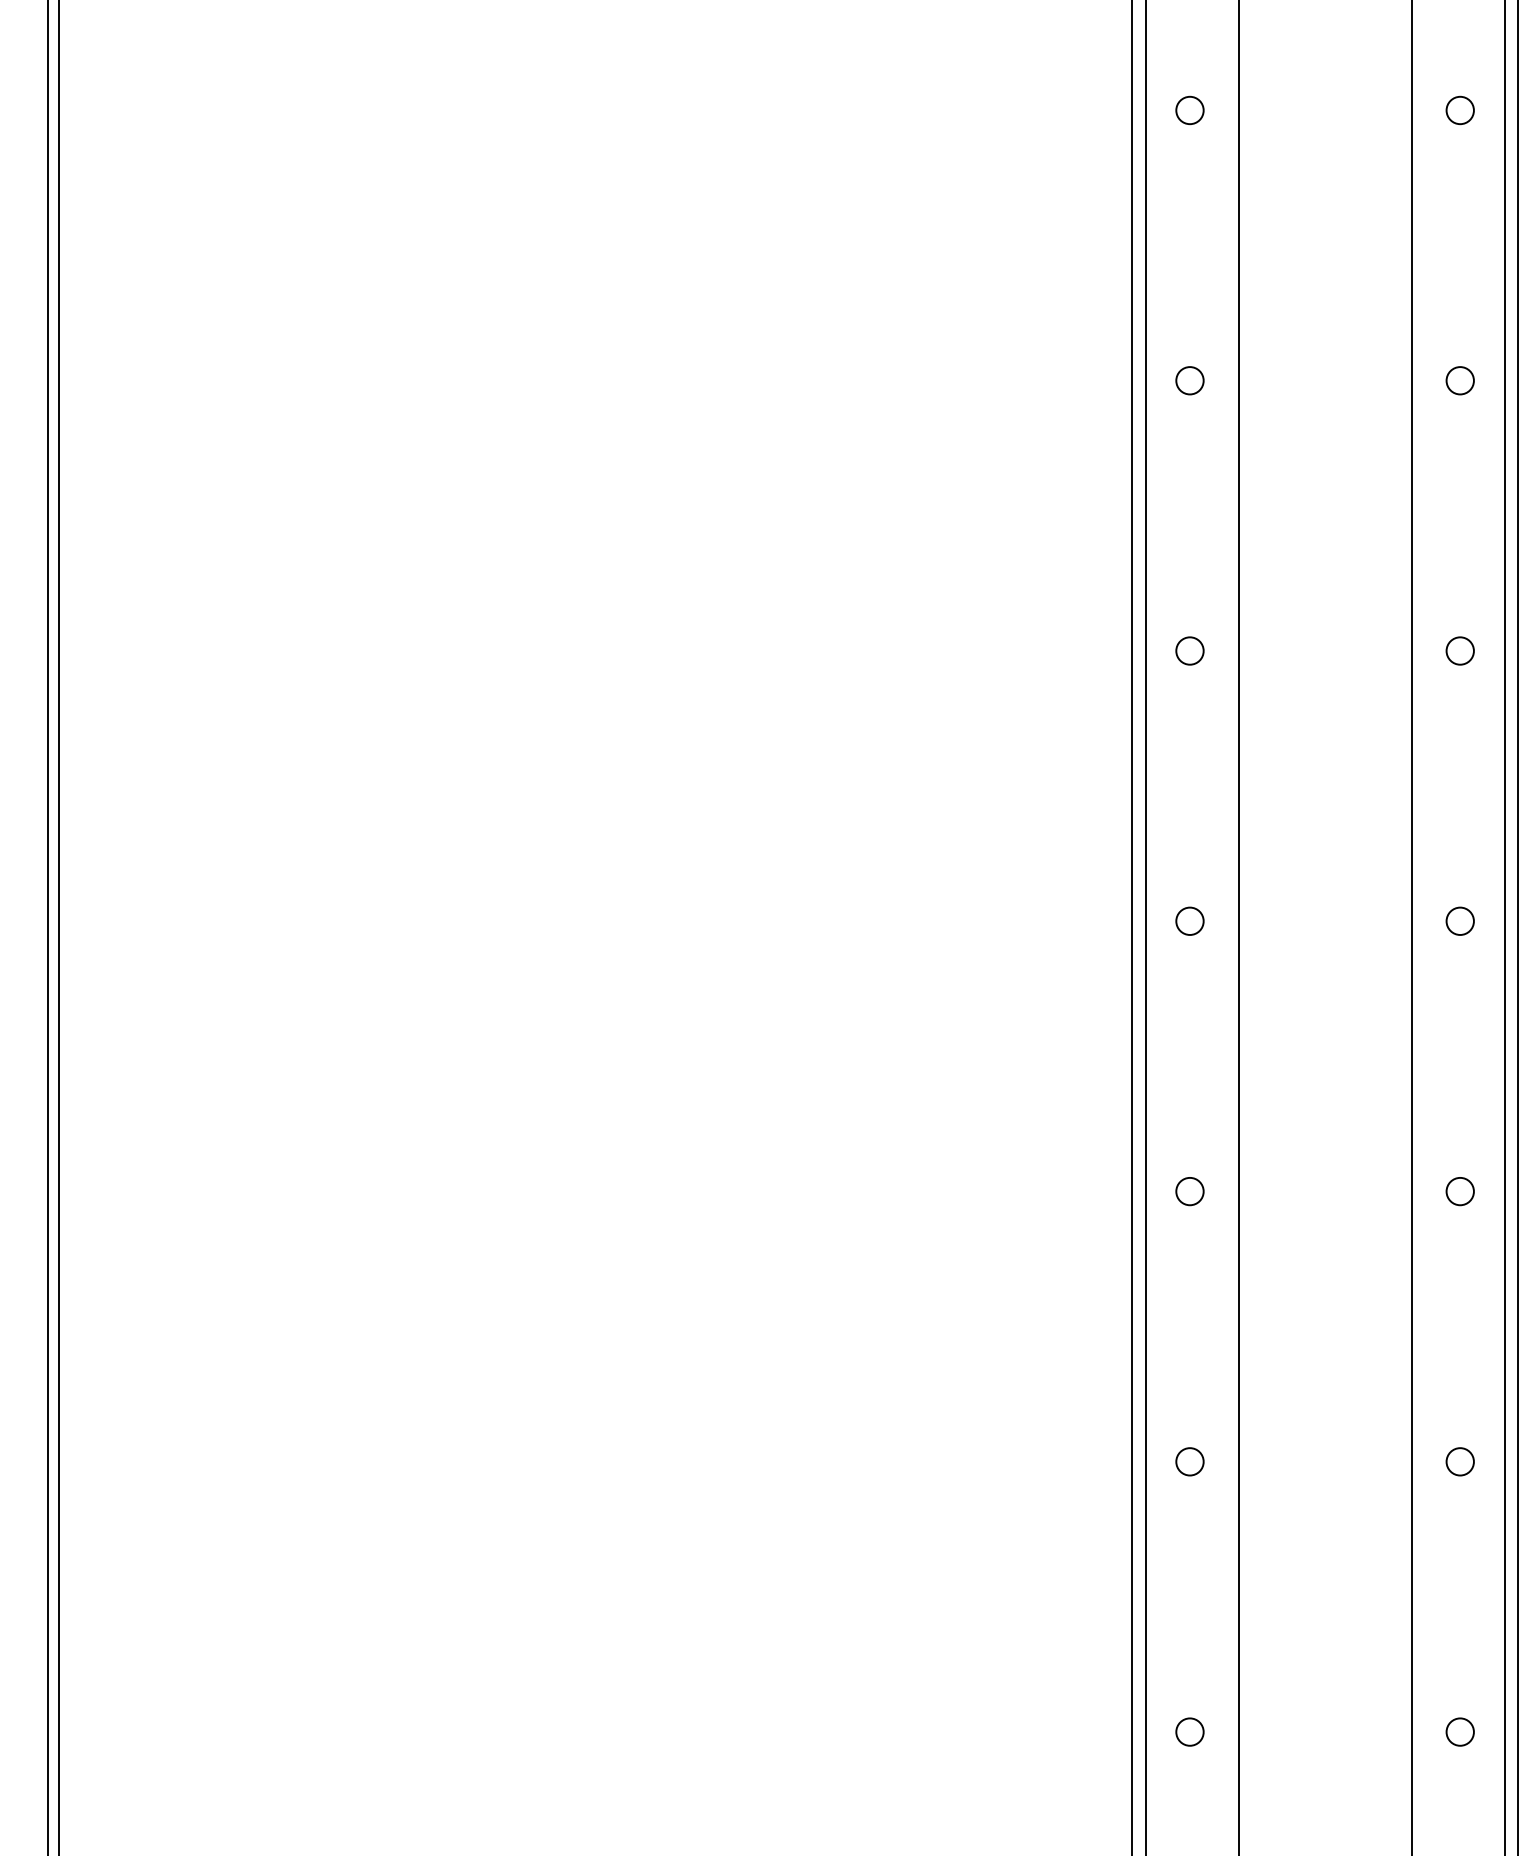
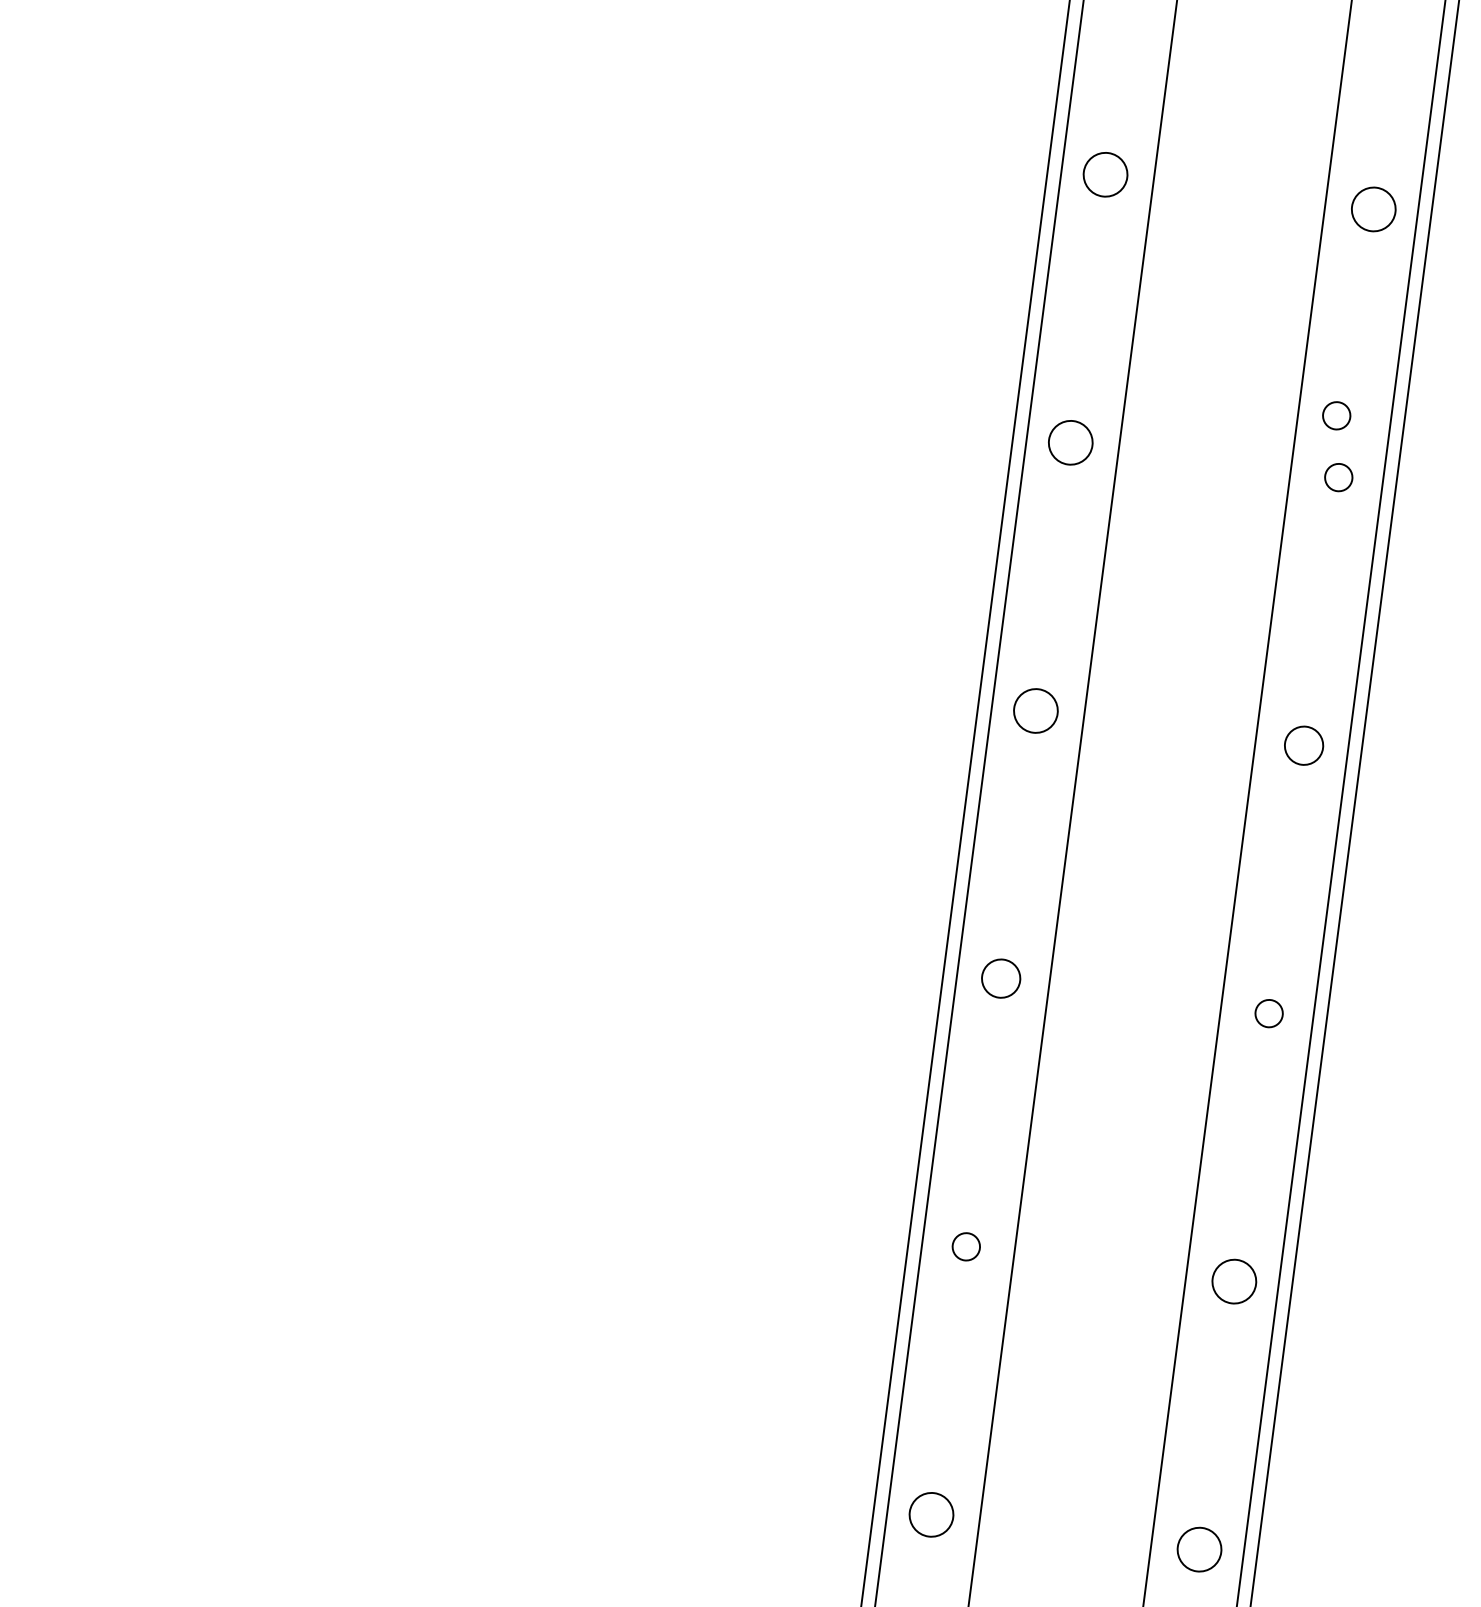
circle: (1189, 380) -> (1105, 174), size x1.6
circle: (1459, 380) -> (1372, 209), size x1.6
circle: (1449, 589) -> (1336, 415), added
circle: (1189, 650) -> (1070, 442), size x1.6
circle: (1189, 920) -> (1035, 709), size x1.6
circle: (1459, 920) -> (1303, 744), size x1.4
circle: (1189, 1191) -> (1000, 978), size x1.4
circle: (1459, 1461) -> (1233, 1281), size x1.6
circle: (1189, 1731) -> (931, 1514), size x1.6
circle: (1459, 1731) -> (1198, 1548), size x1.6

